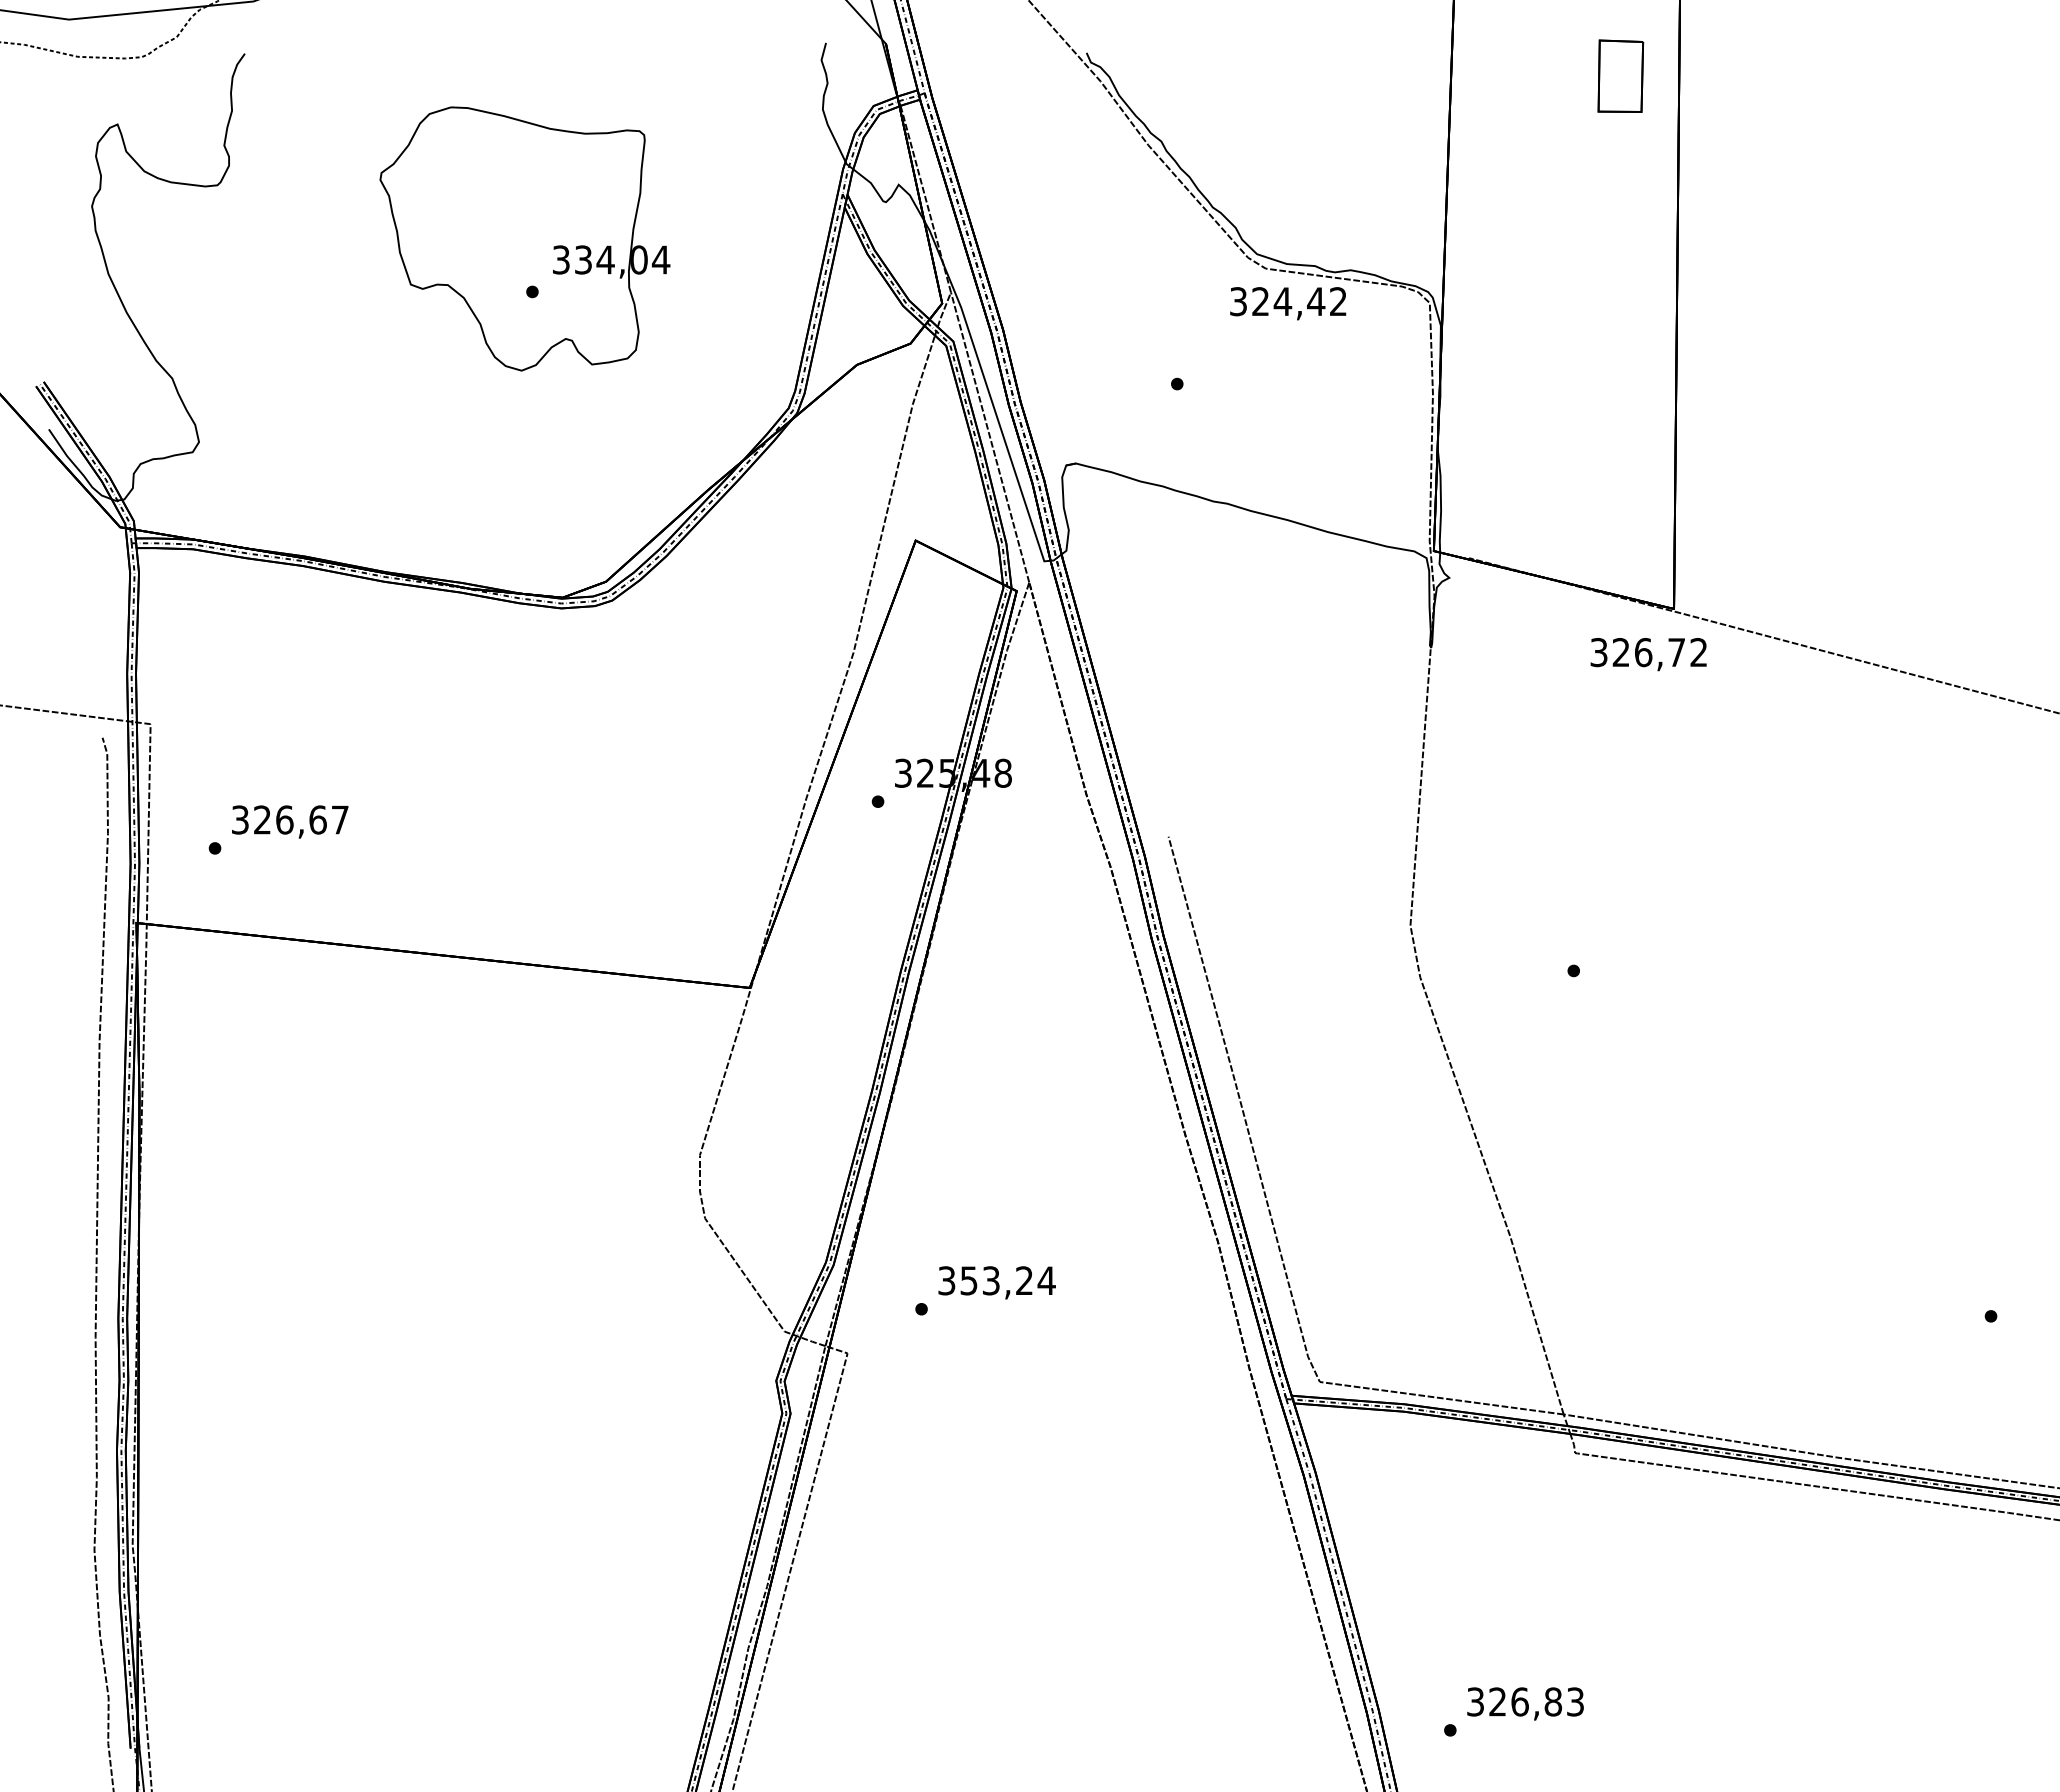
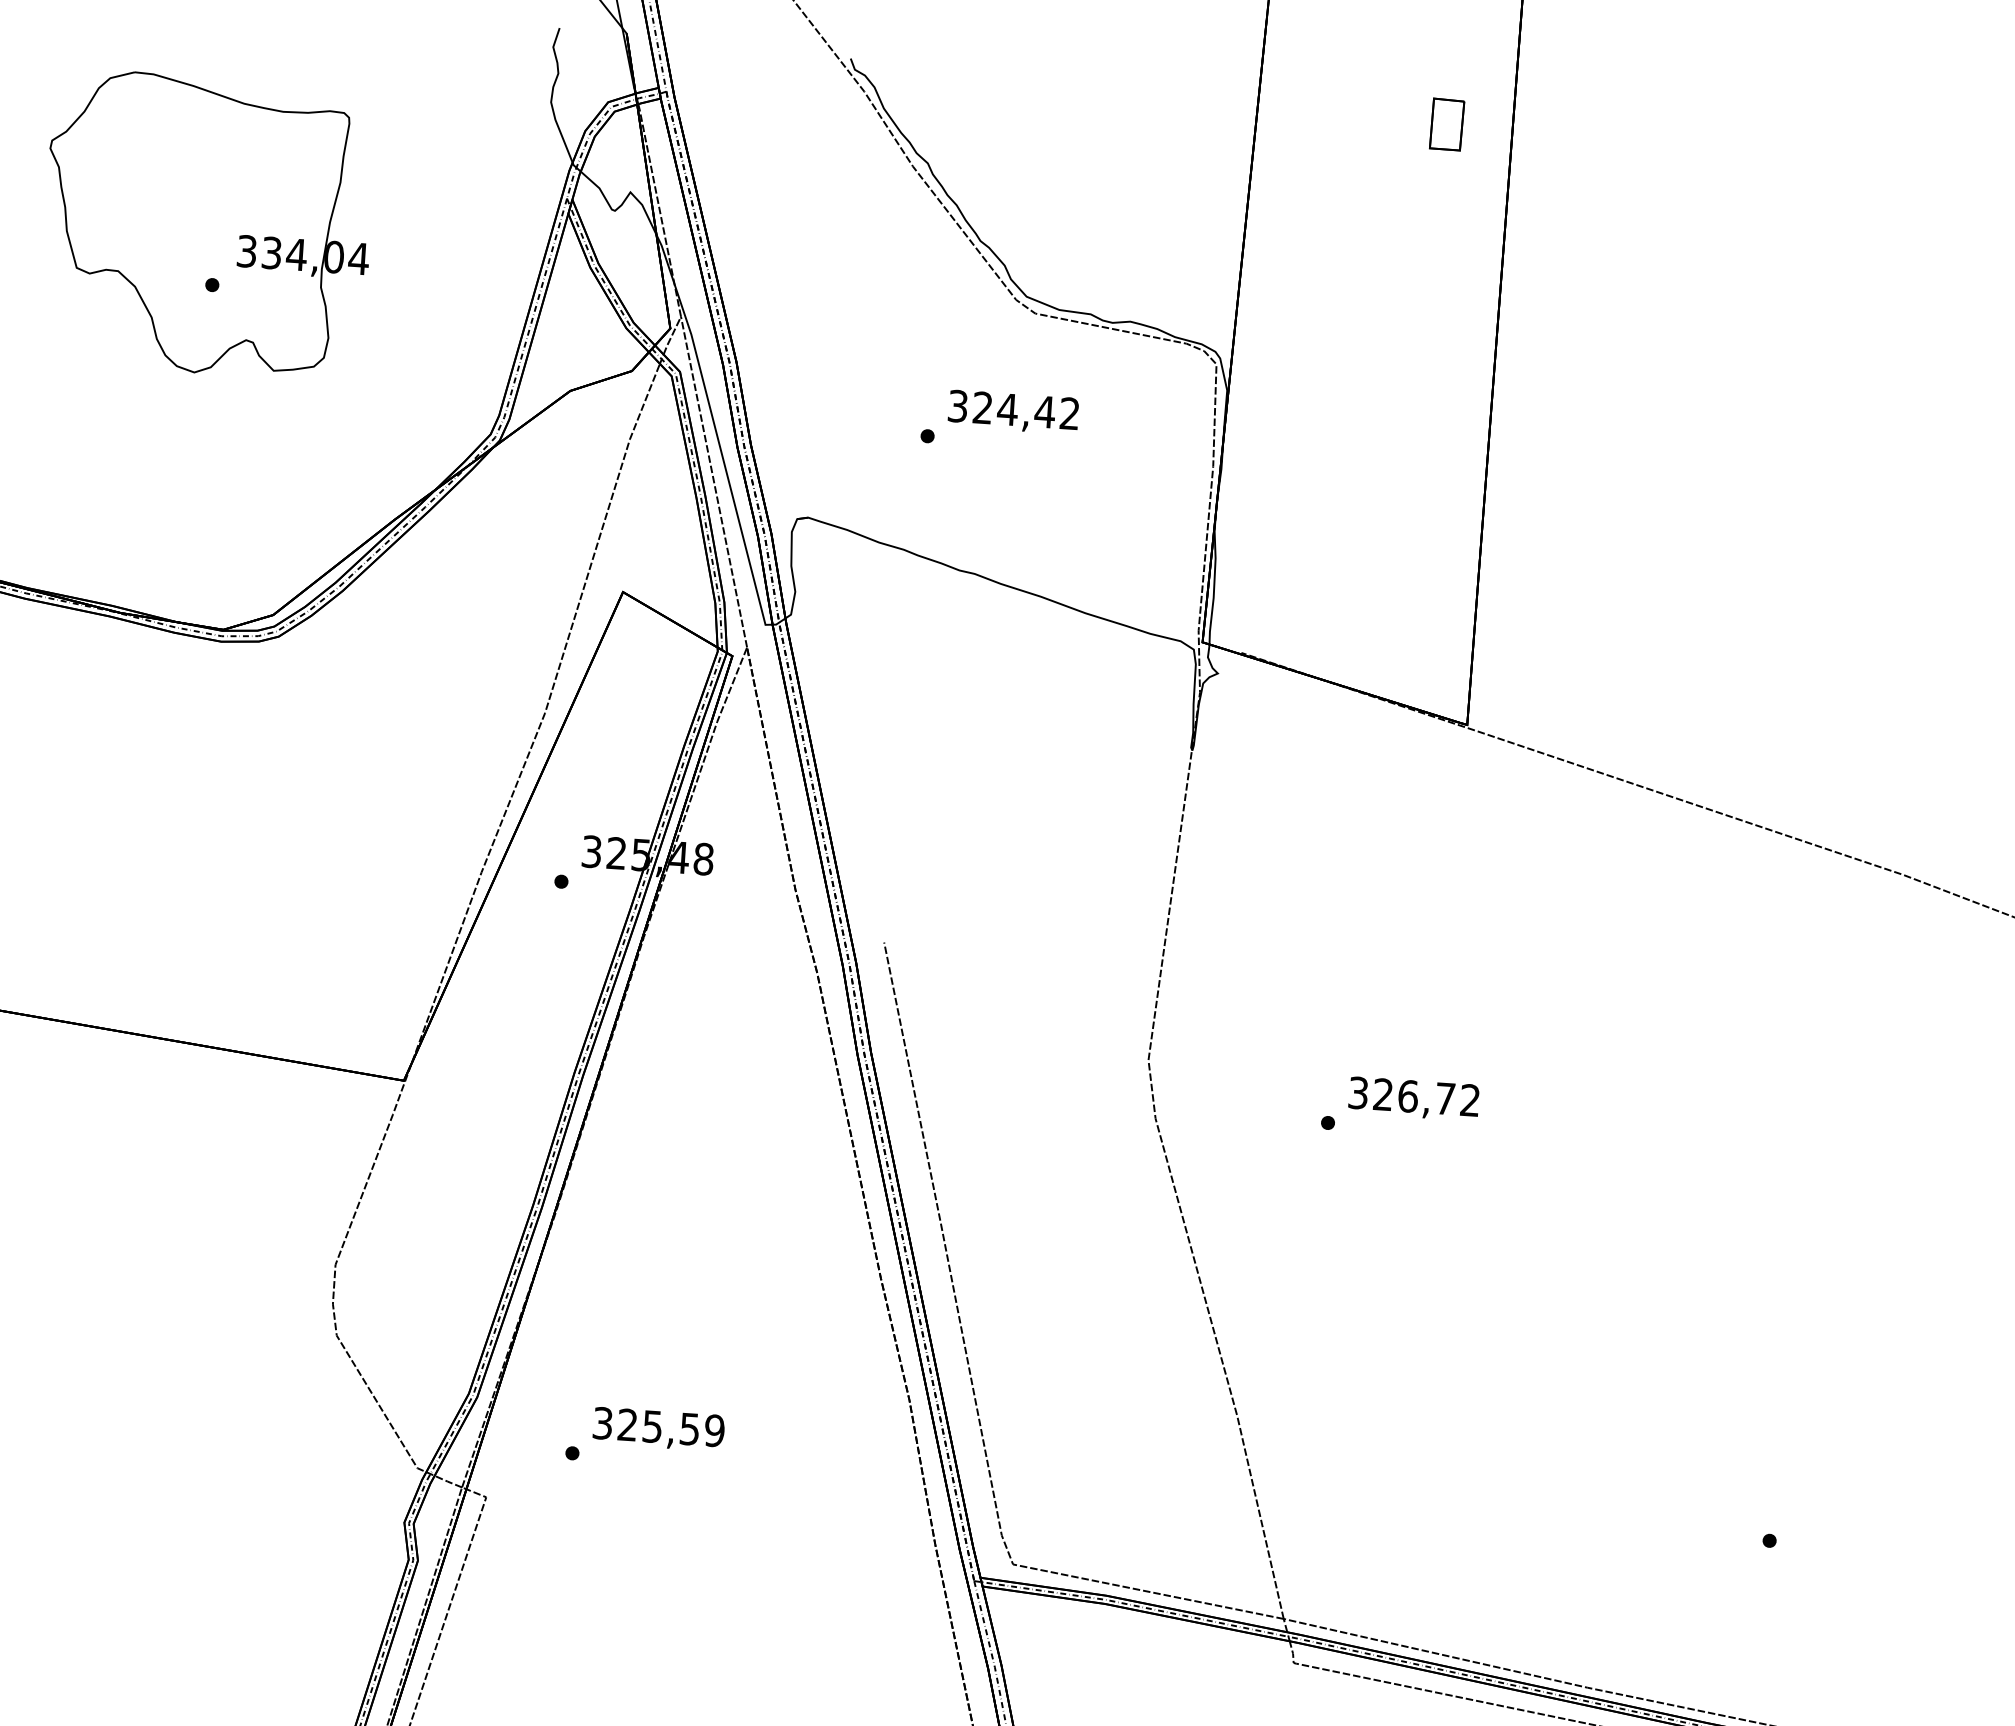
part: (1620, 76) -> (1446, 124), size x0.62
text: (1288, 303) -> (1013, 412), moved
text: (1648, 654) -> (1413, 1098), moved
text: (1007, 1280) -> (670, 1427), 353,24 -> 325,59

